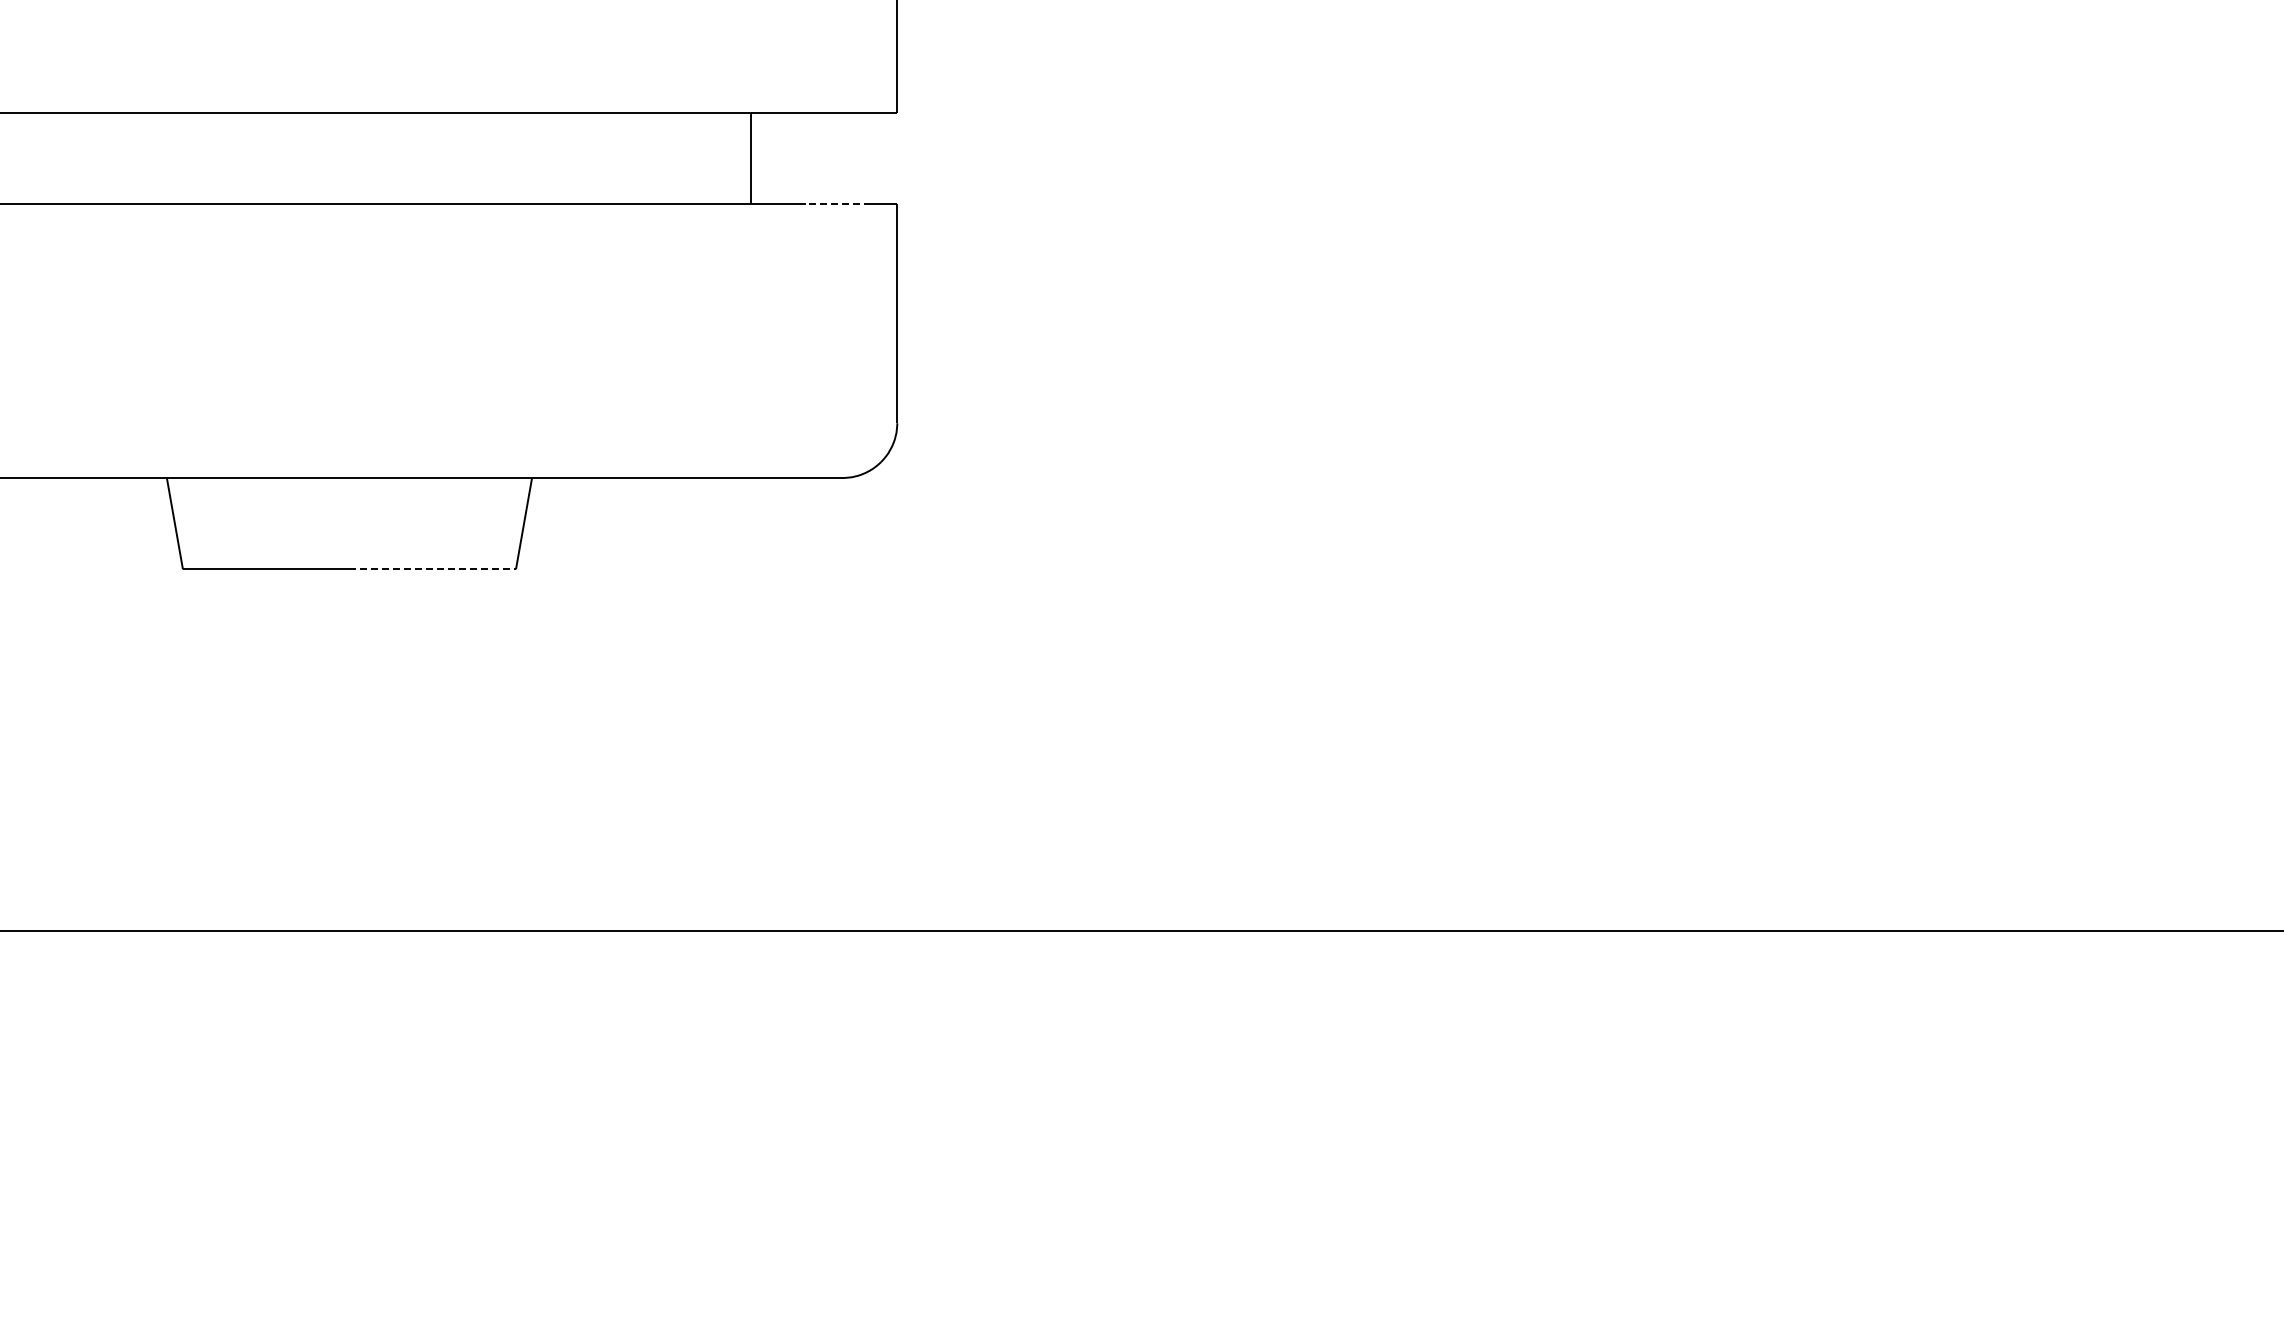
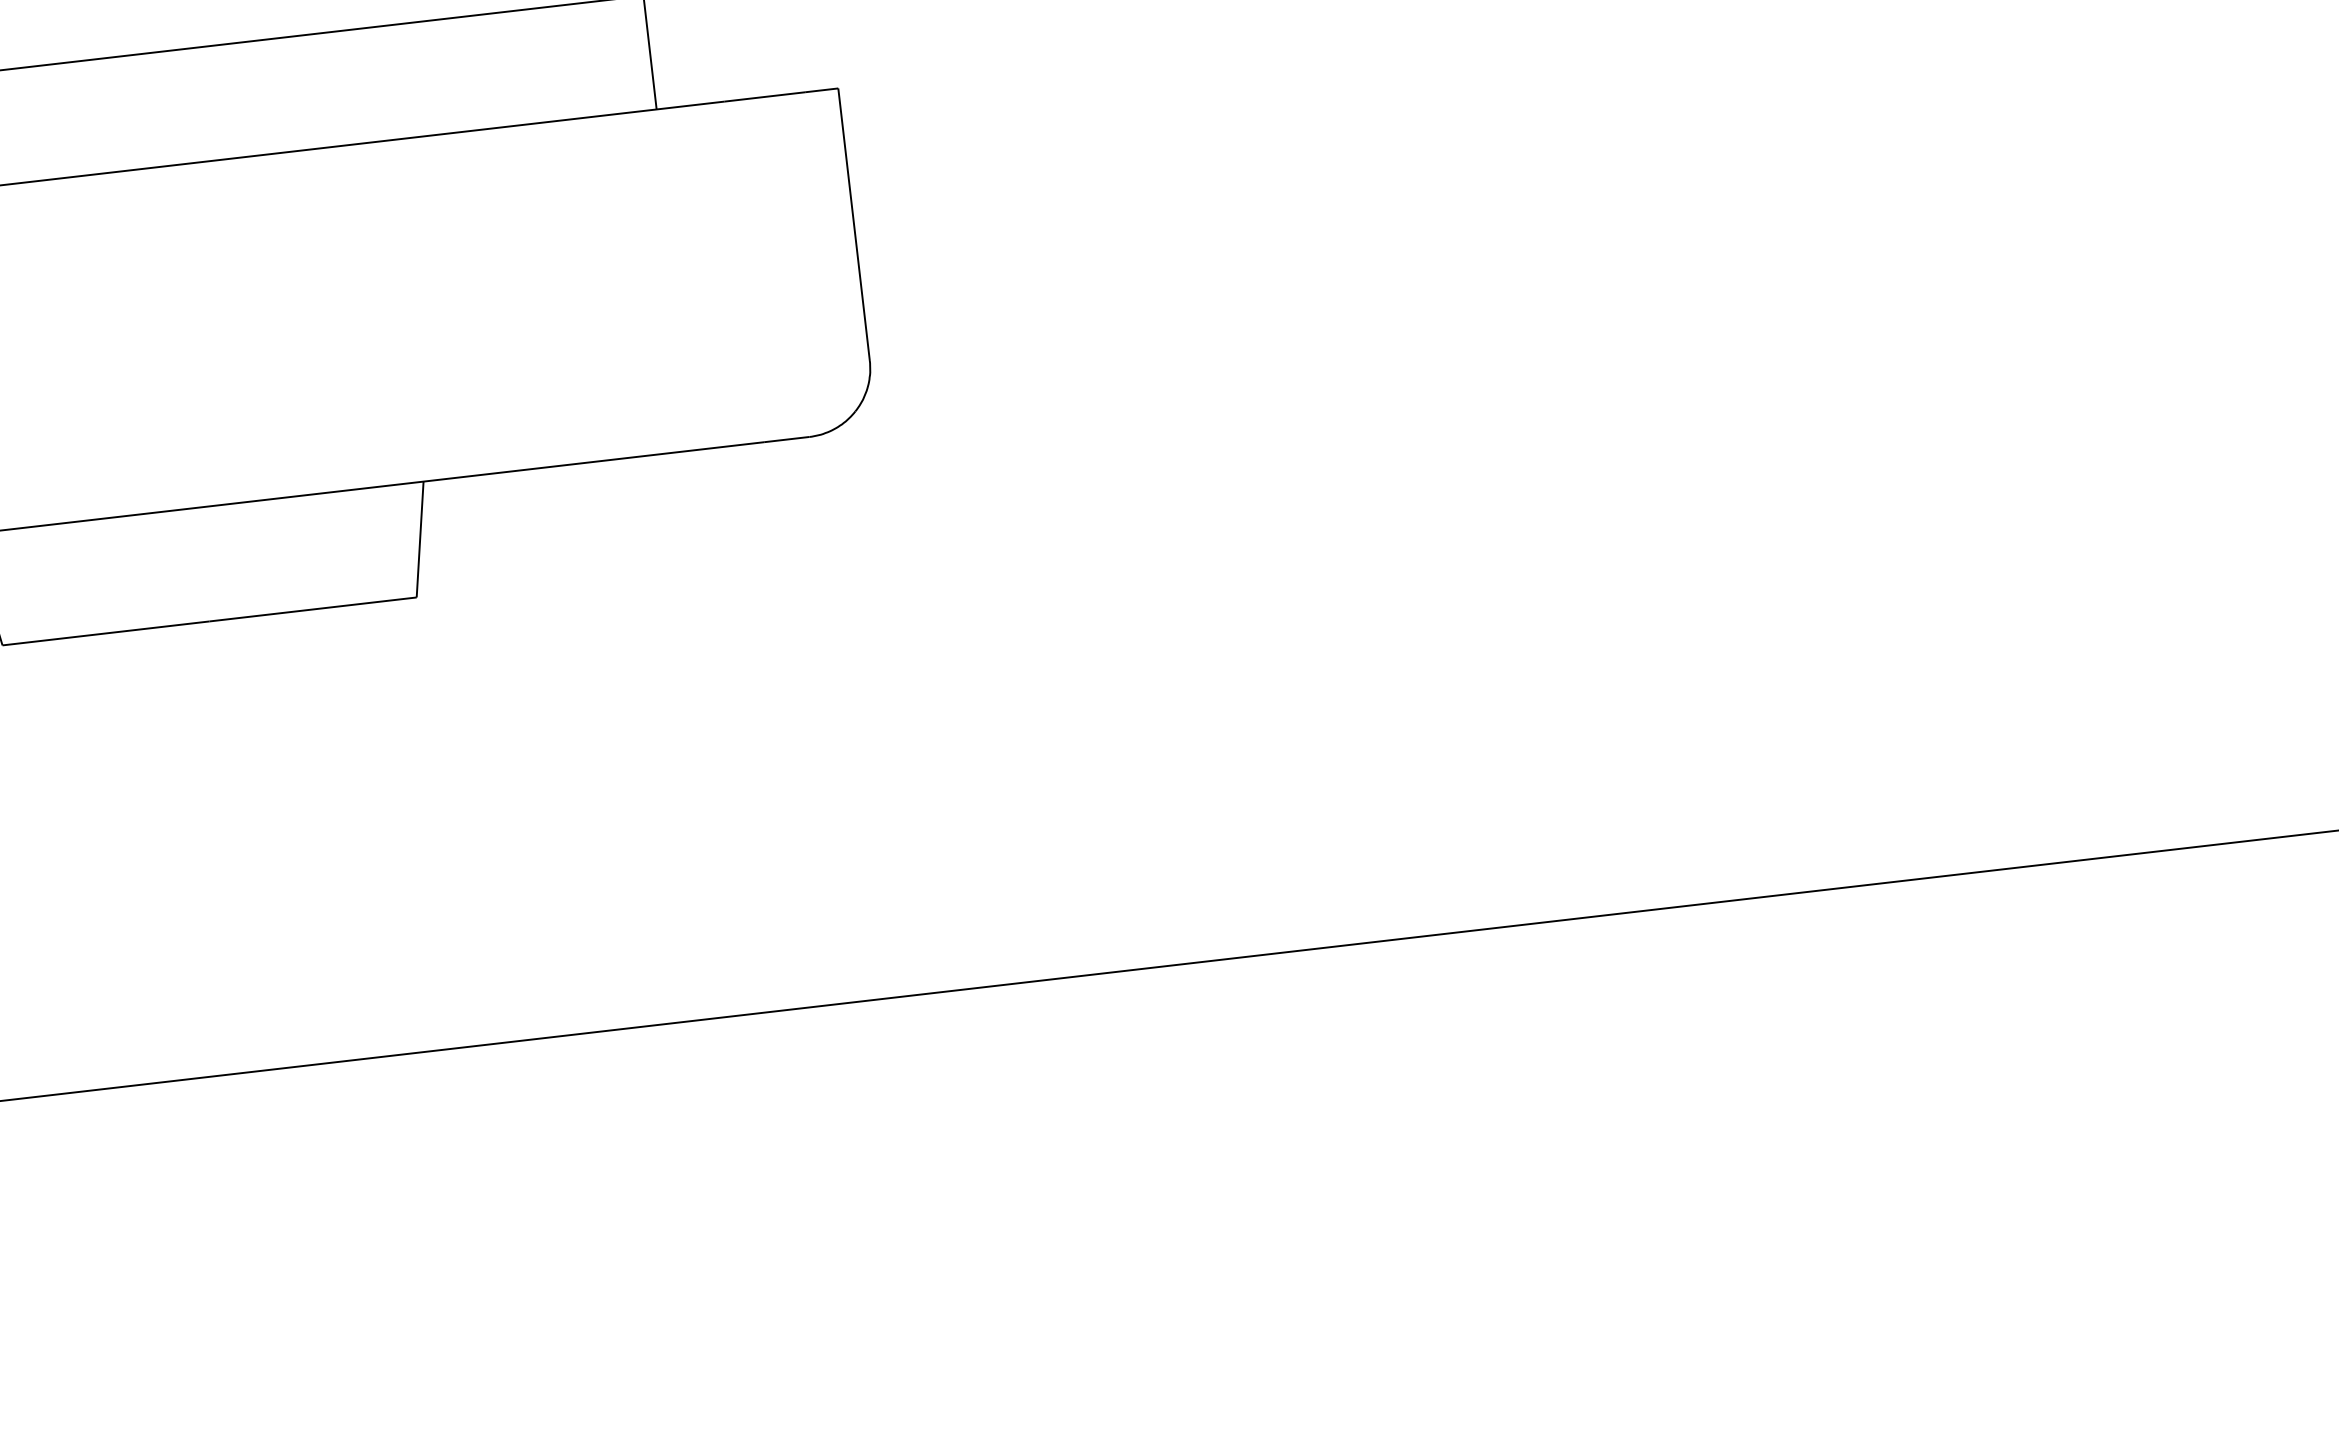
line: (837, 204) -> (764, 97), dashed -> solid
line: (433, 569) -> (314, 609), dashed -> solid

